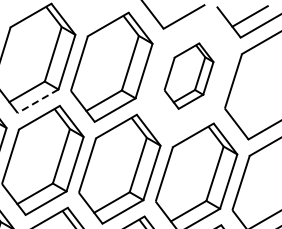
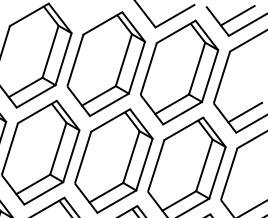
part: (188, 76) -> (179, 72), size x1.67
line: (37, 101) -> (35, 96), dashed -> solid
line: (258, 118) -> (245, 112), added

